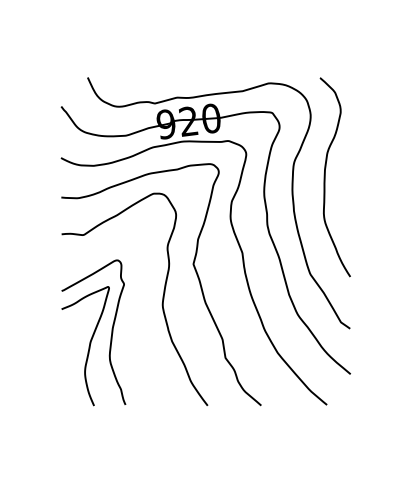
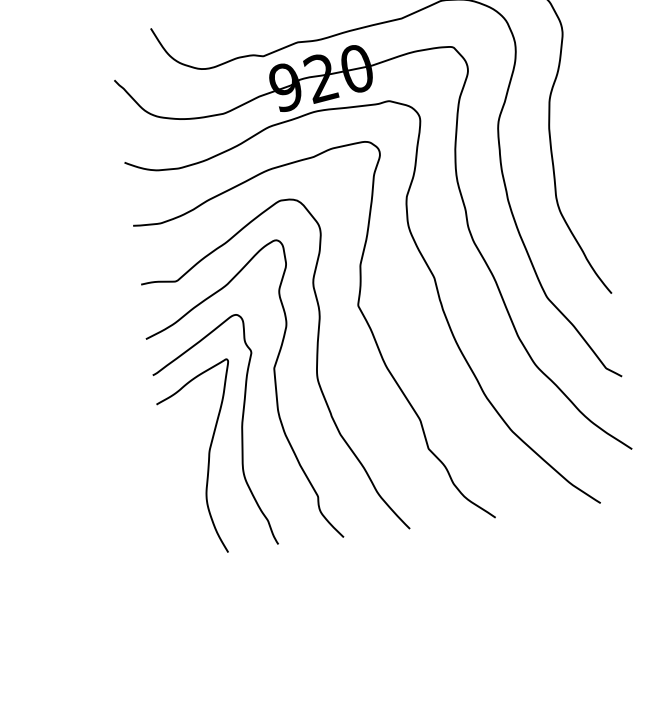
curve: (135, 311) -> (275, 392), added

